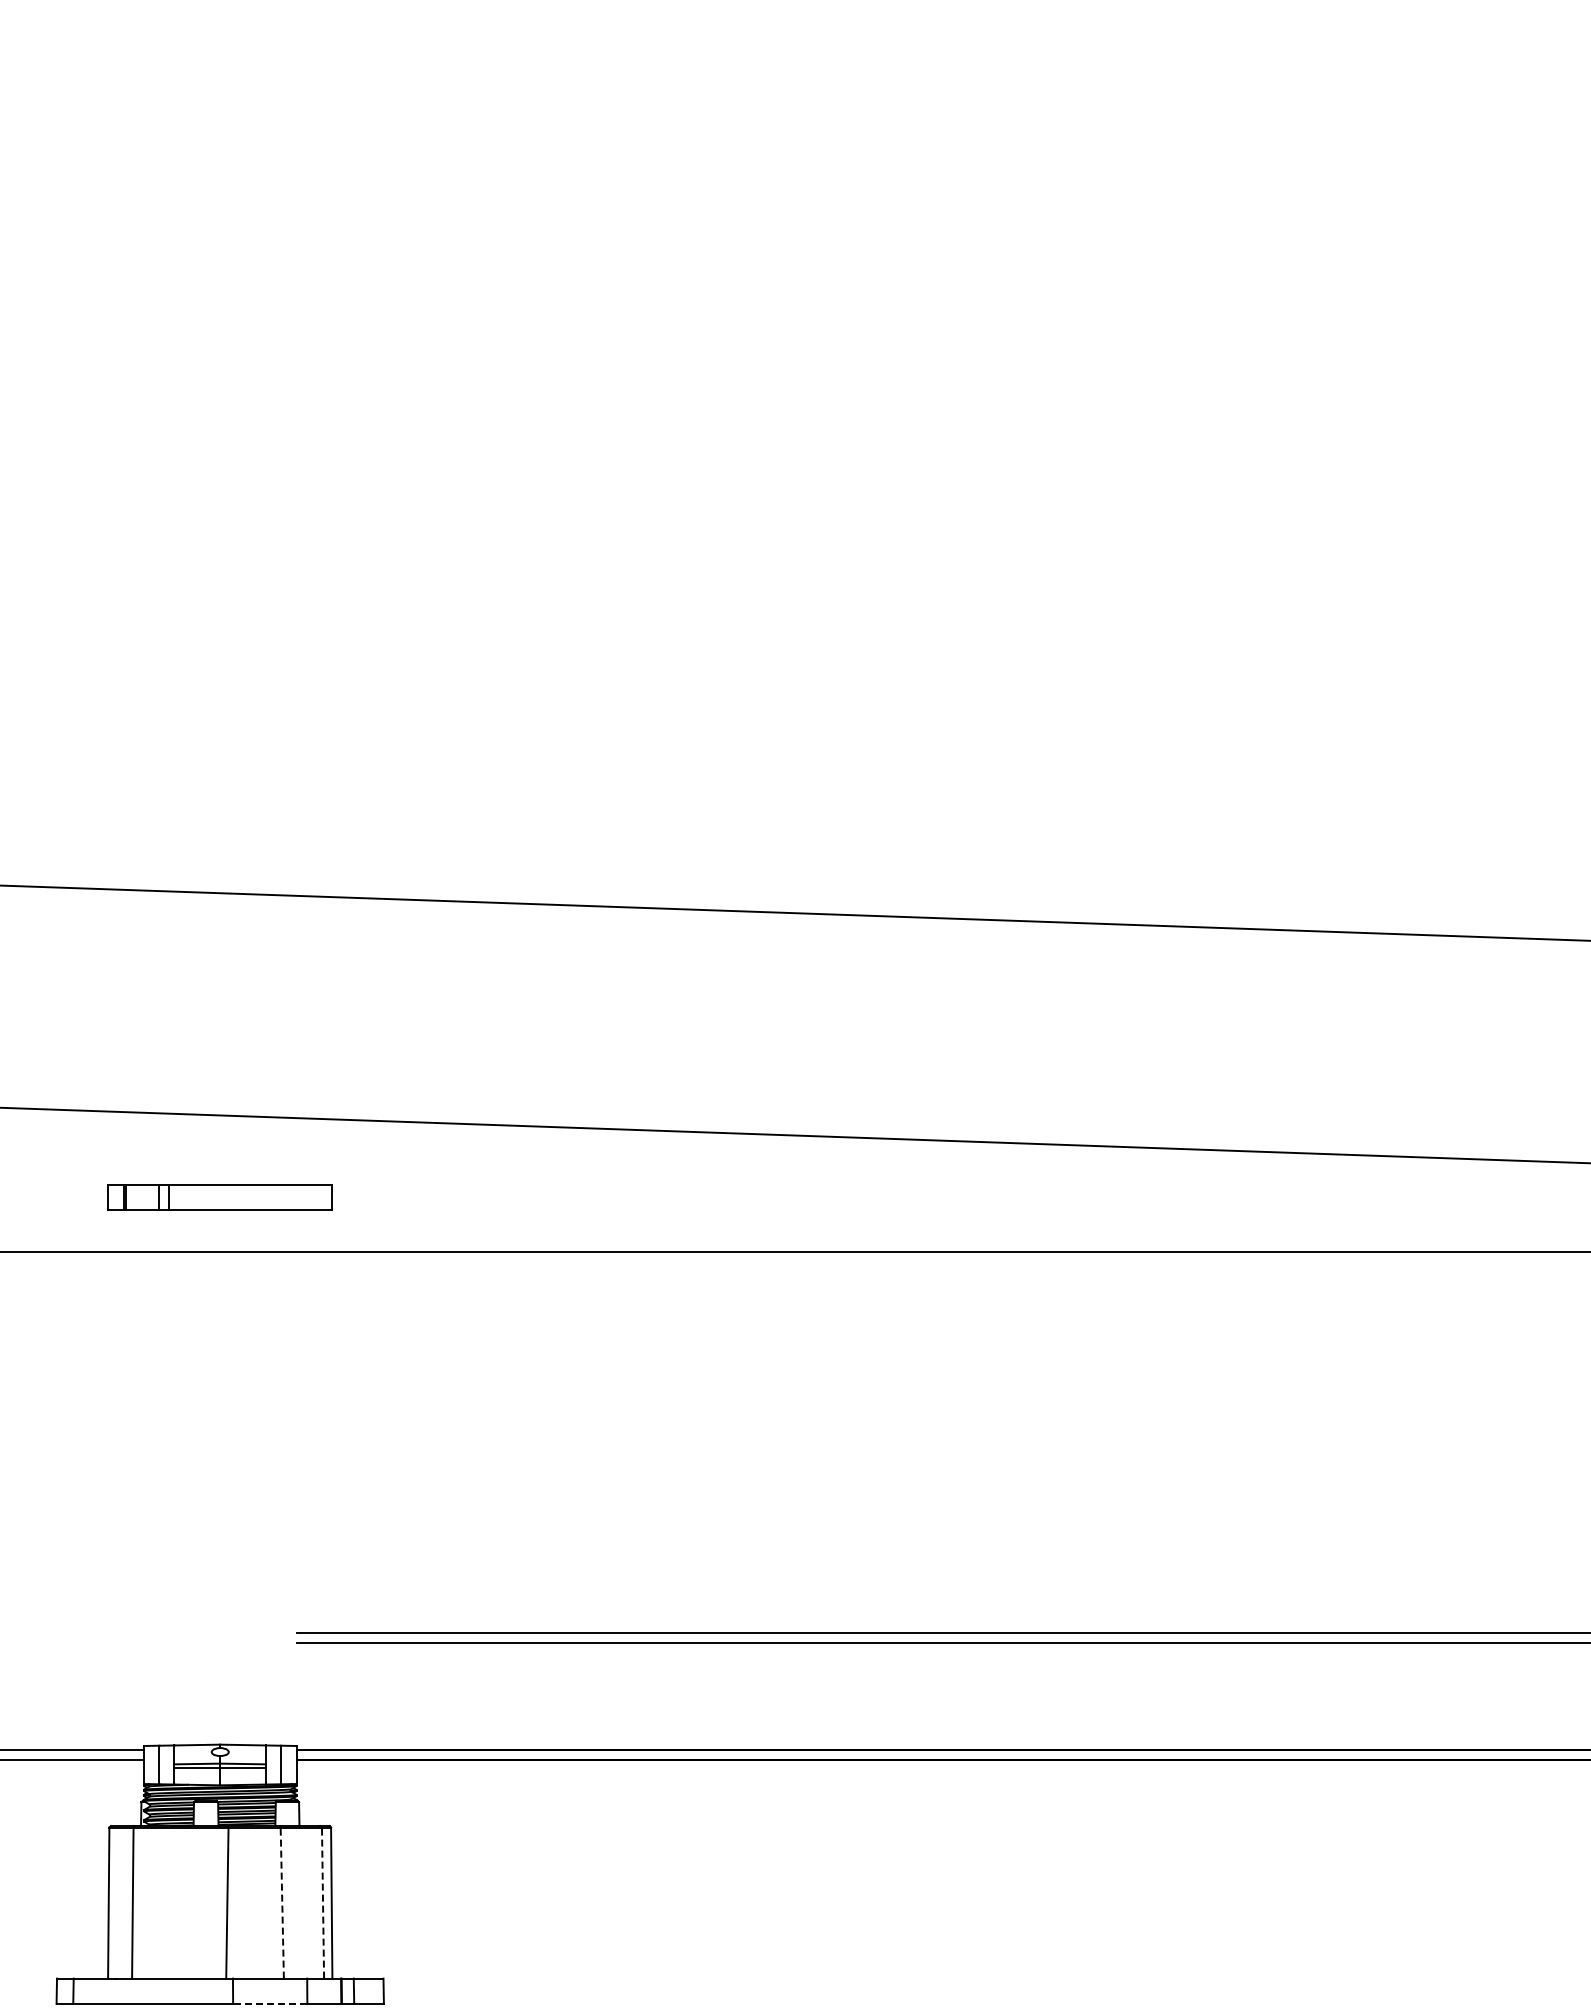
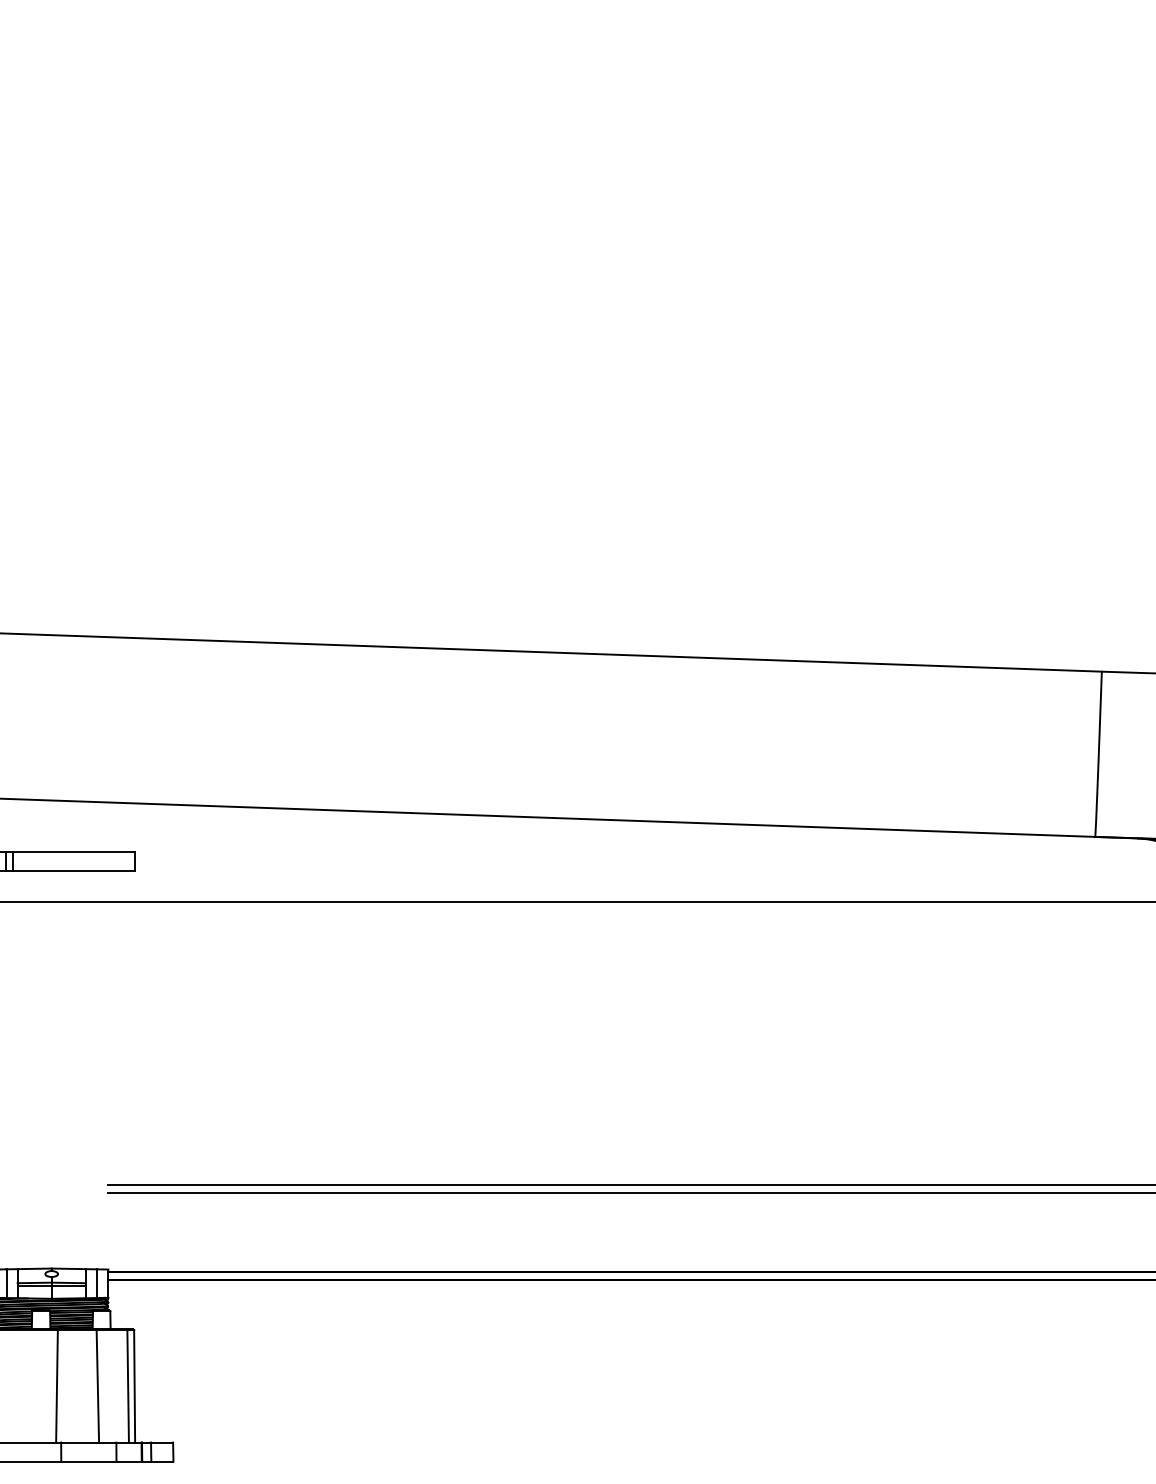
line: (282, 1903) -> (98, 1386), dashed -> solid
line: (323, 1903) -> (128, 1386), dashed -> solid
line: (269, 2004) -> (88, 1461), dashed -> solid

